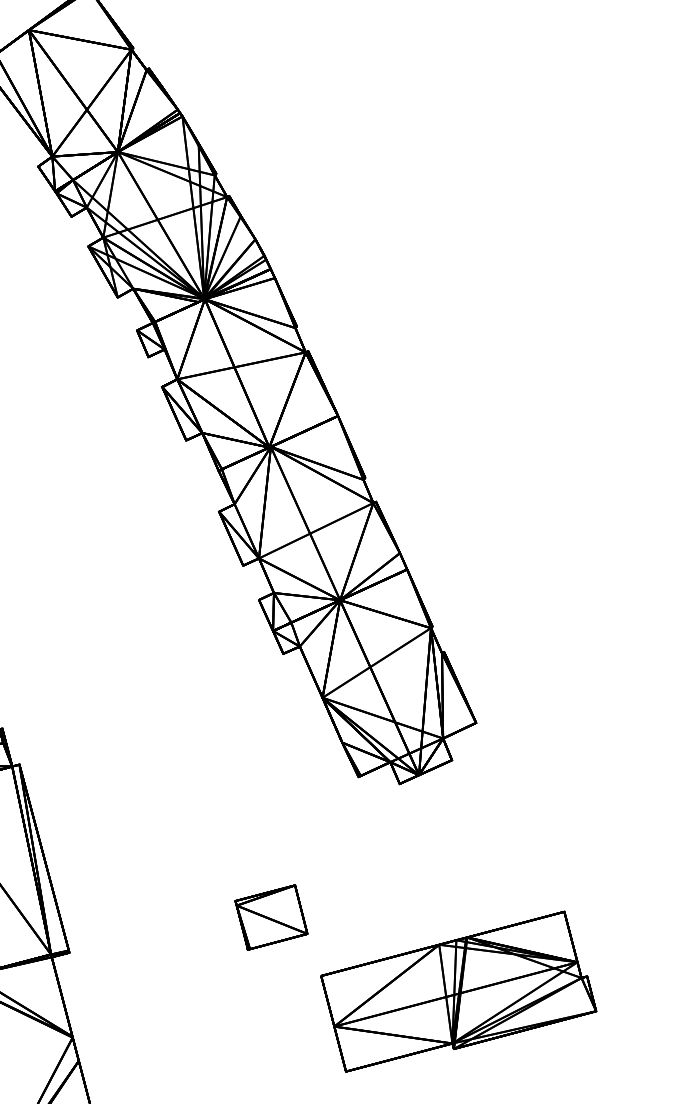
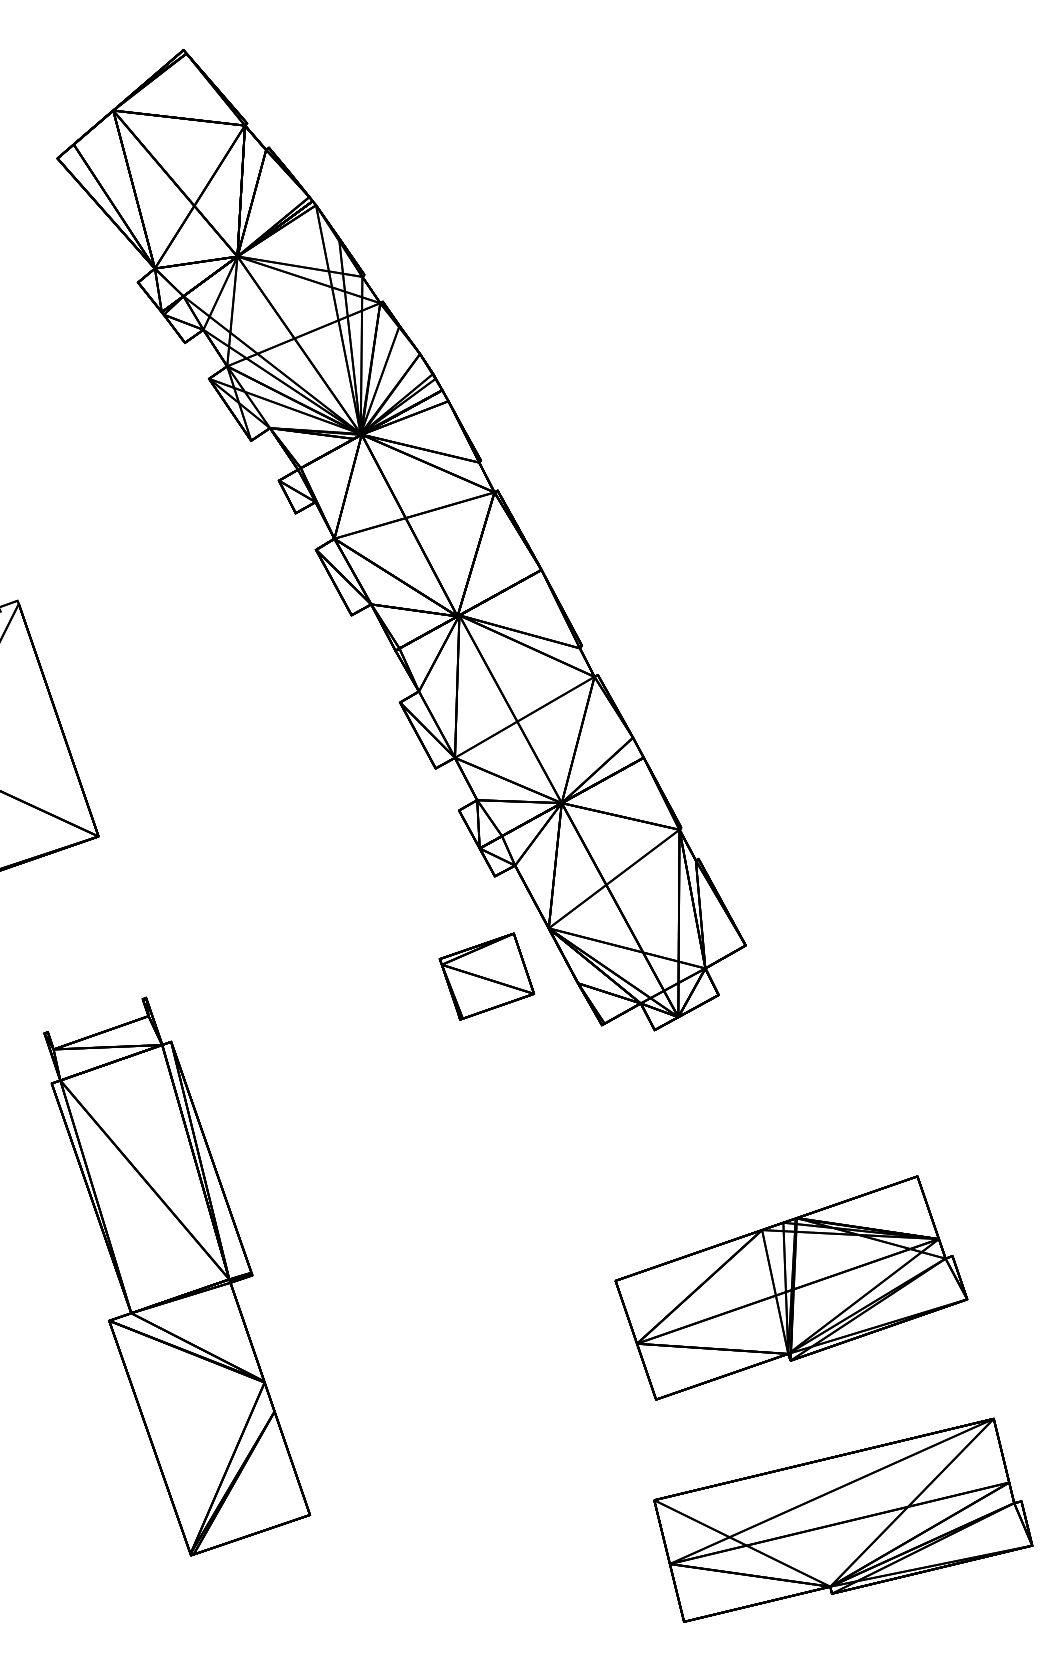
part: (271, 917) -> (486, 976), moved
part: (458, 991) -> (791, 1287), moved

